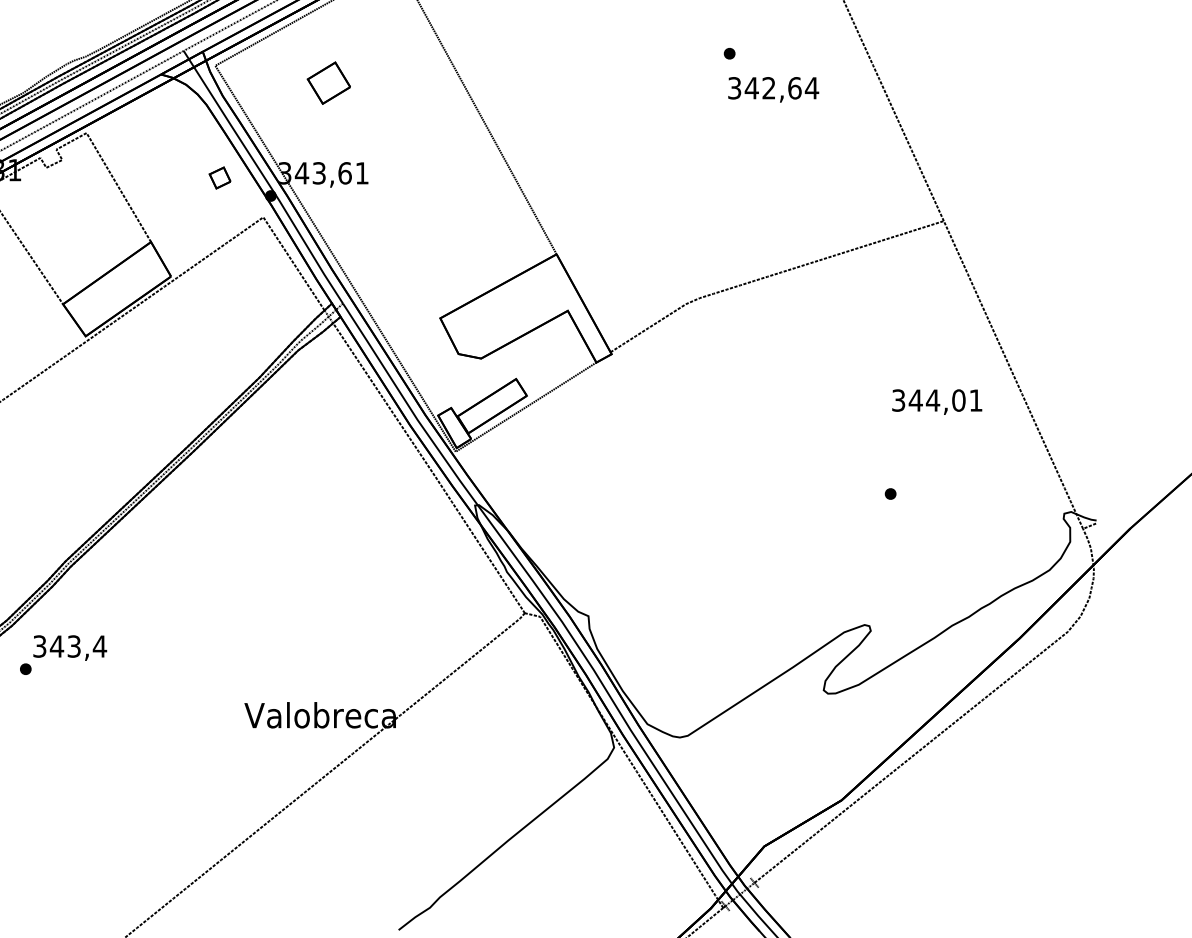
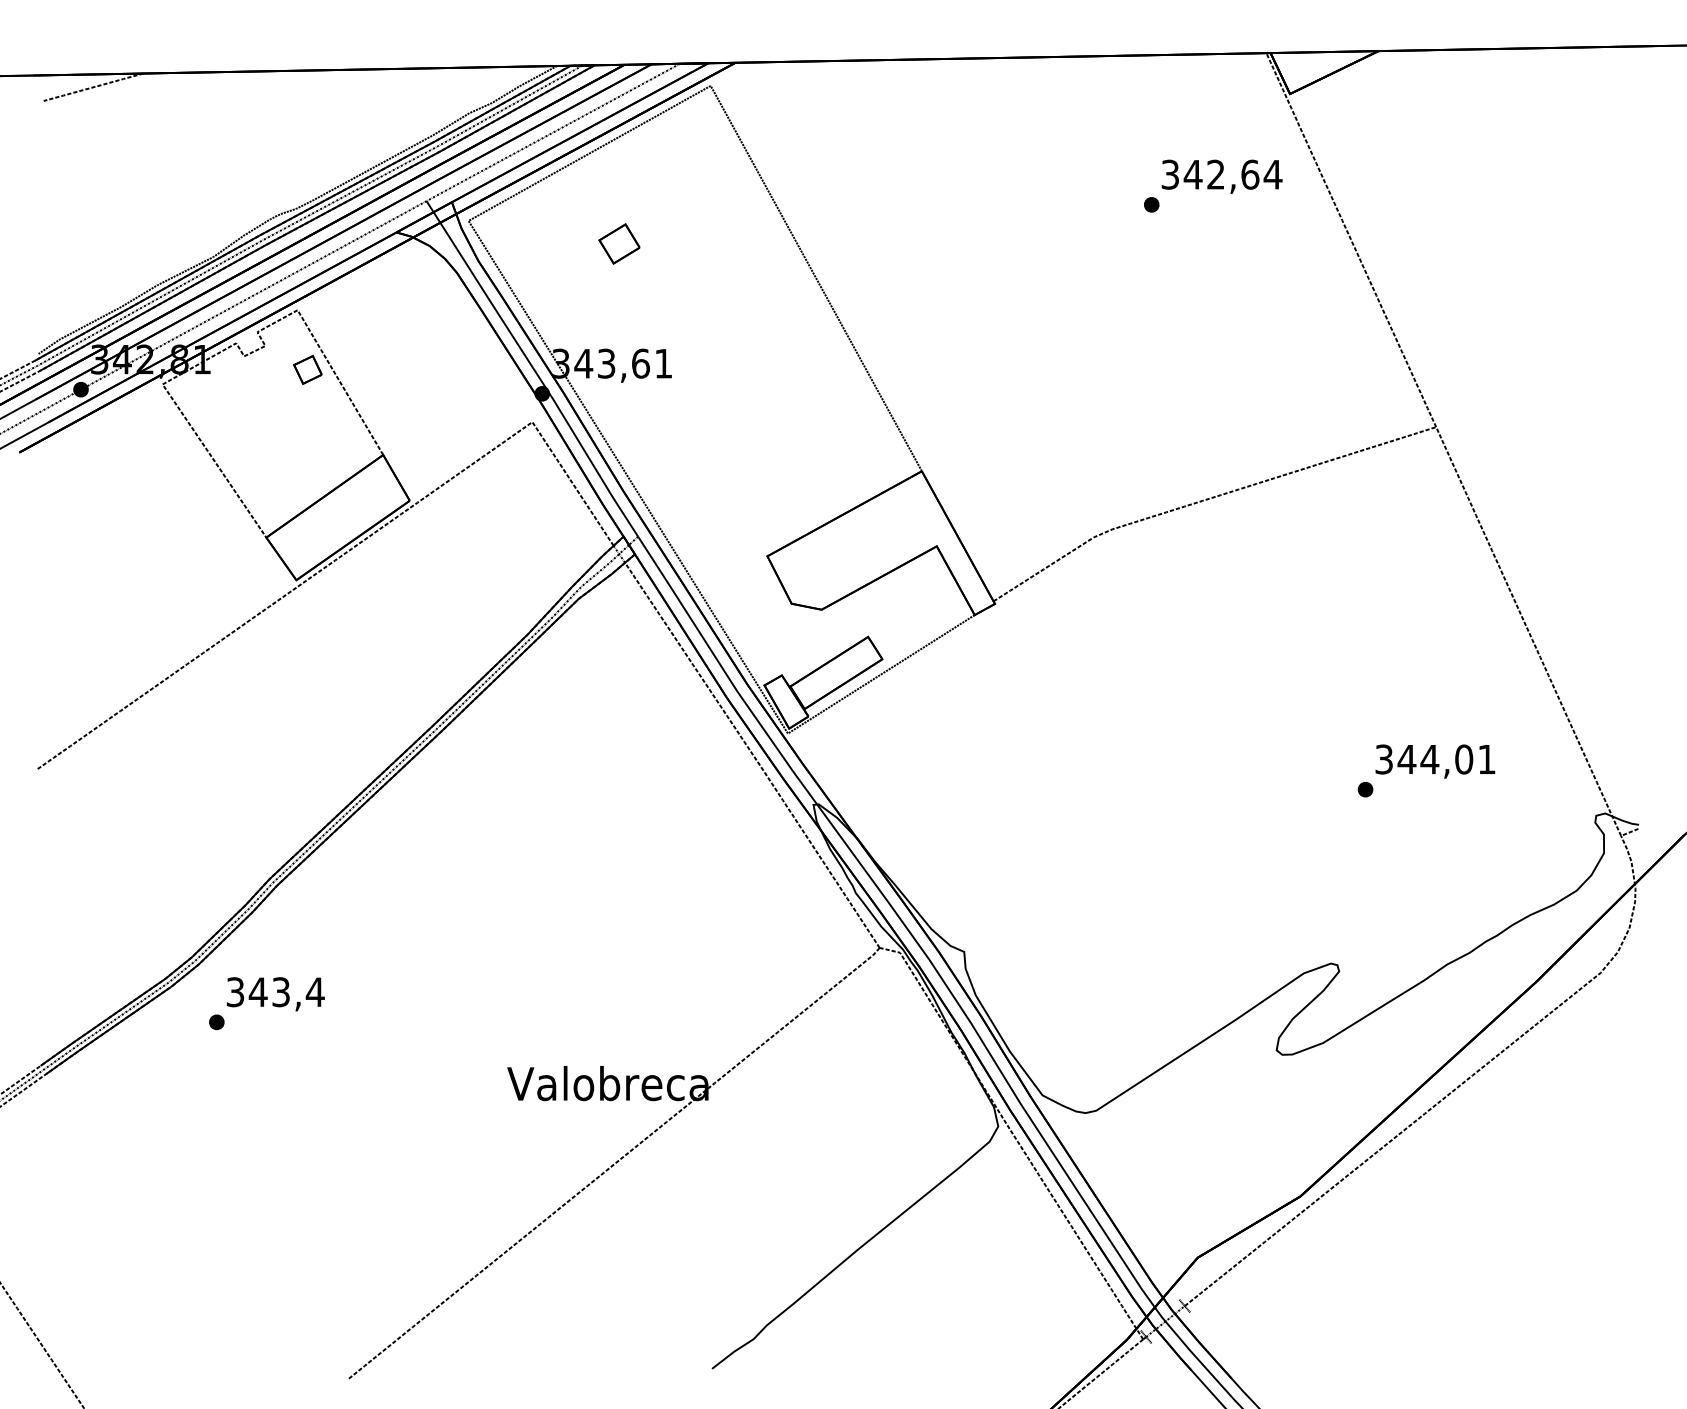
part: (328, 82) -> (619, 243), size x0.71
text: (773, 89) -> (1221, 176), moved
part: (219, 177) -> (307, 369), moved
text: (937, 402) -> (1435, 761), moved

